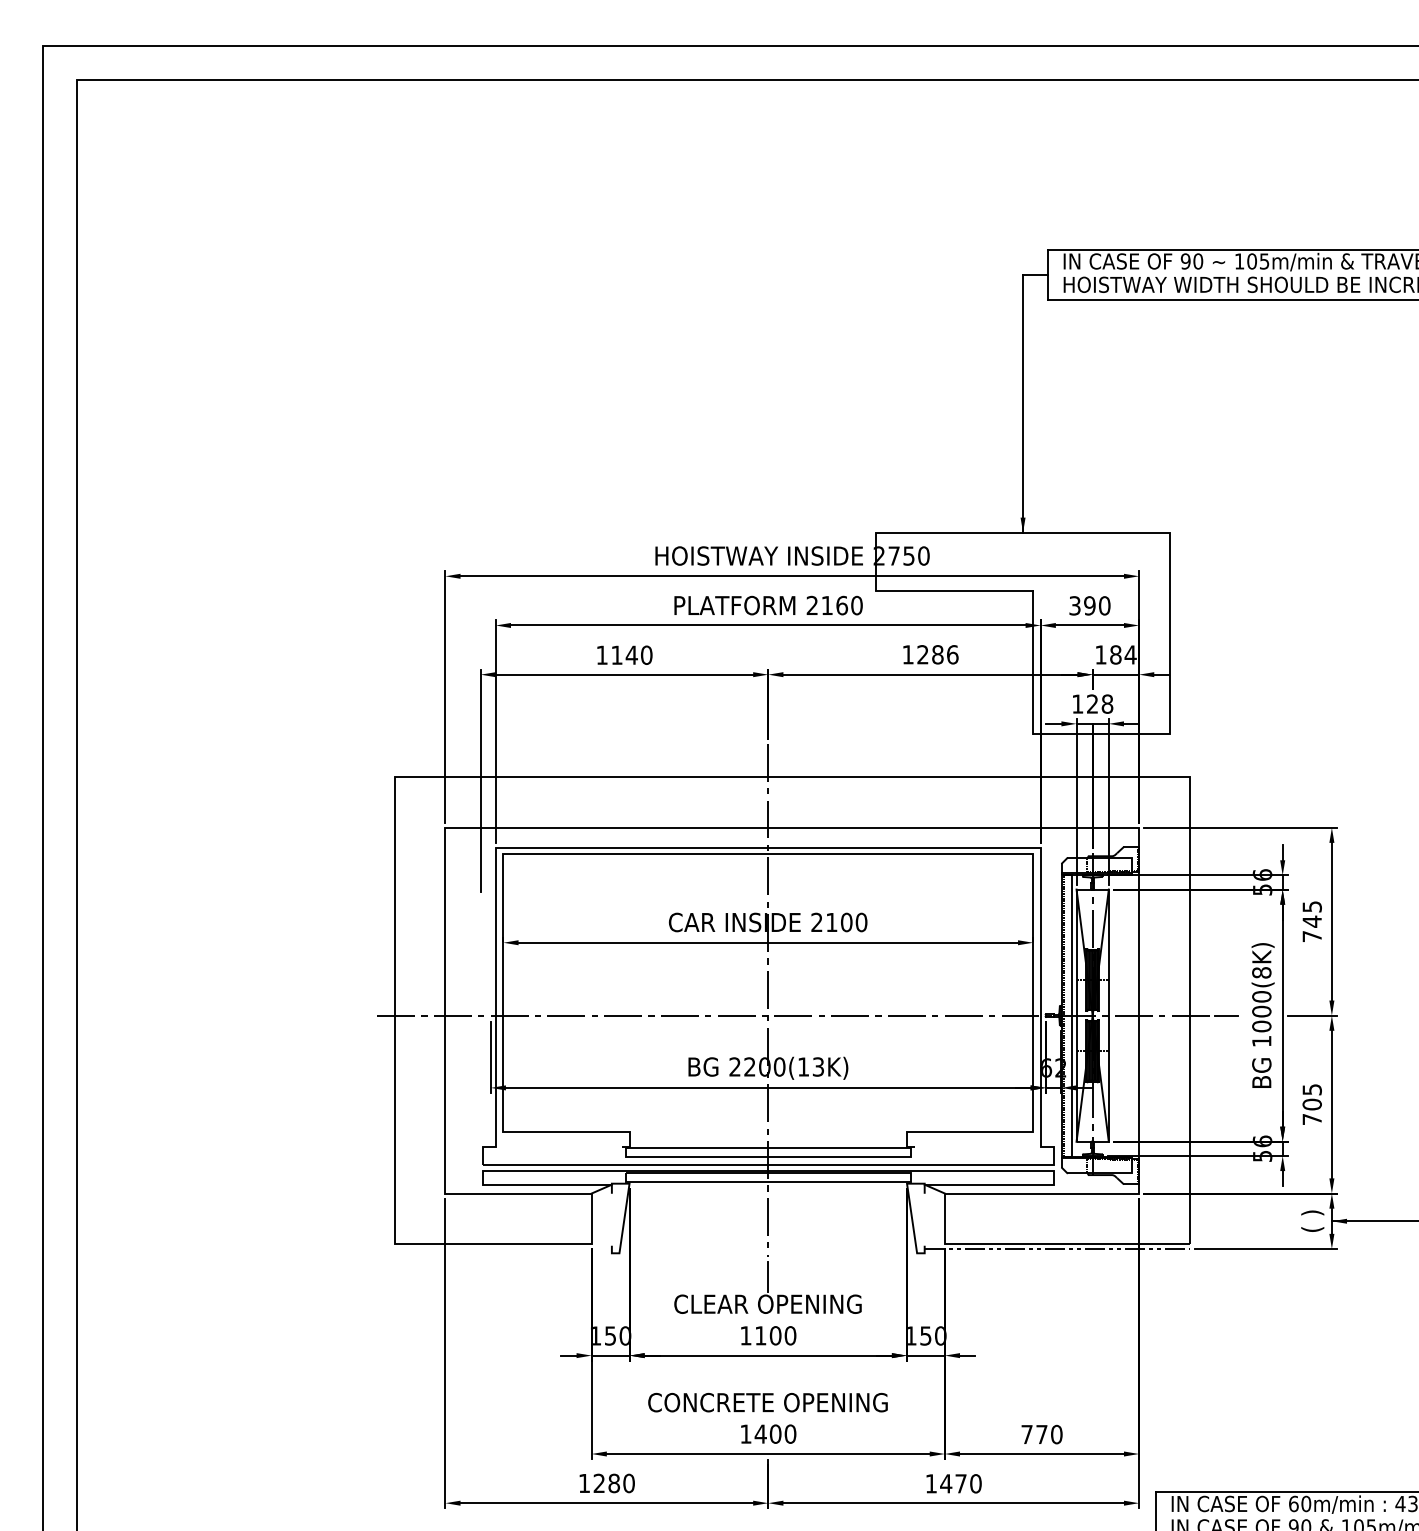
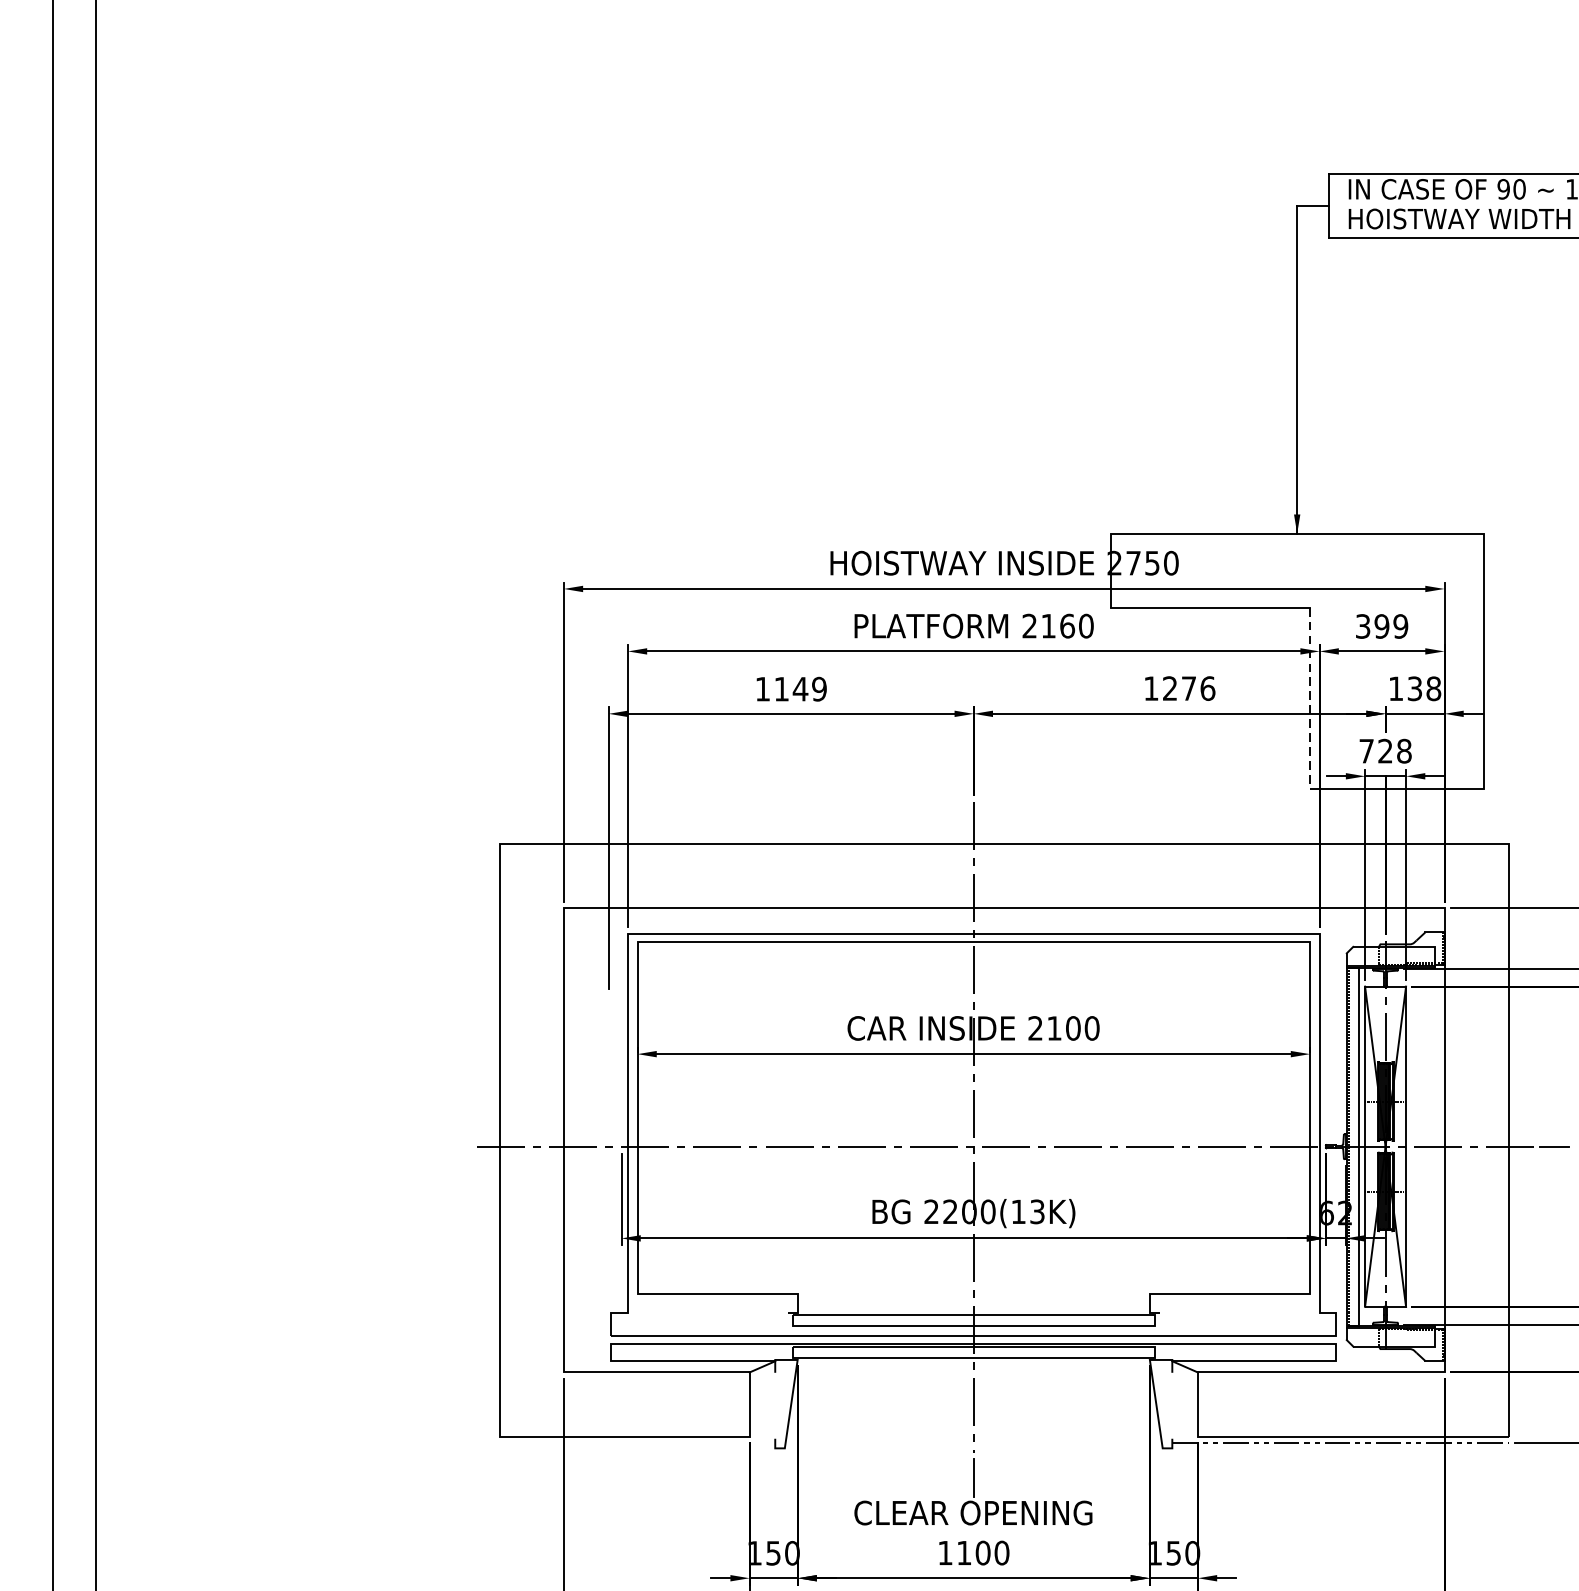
text: (1104, 605) -> (1400, 626), 390 -> 399
text: (937, 654) -> (1188, 688), 1286 -> 1276
text: (1123, 654) -> (1424, 688), 184 -> 138
text: (646, 655) -> (819, 689), 1140 -> 1149
line: (1032, 662) -> (1309, 698), solid -> dashed
text: (1077, 703) -> (1366, 750), 128 -> 728

